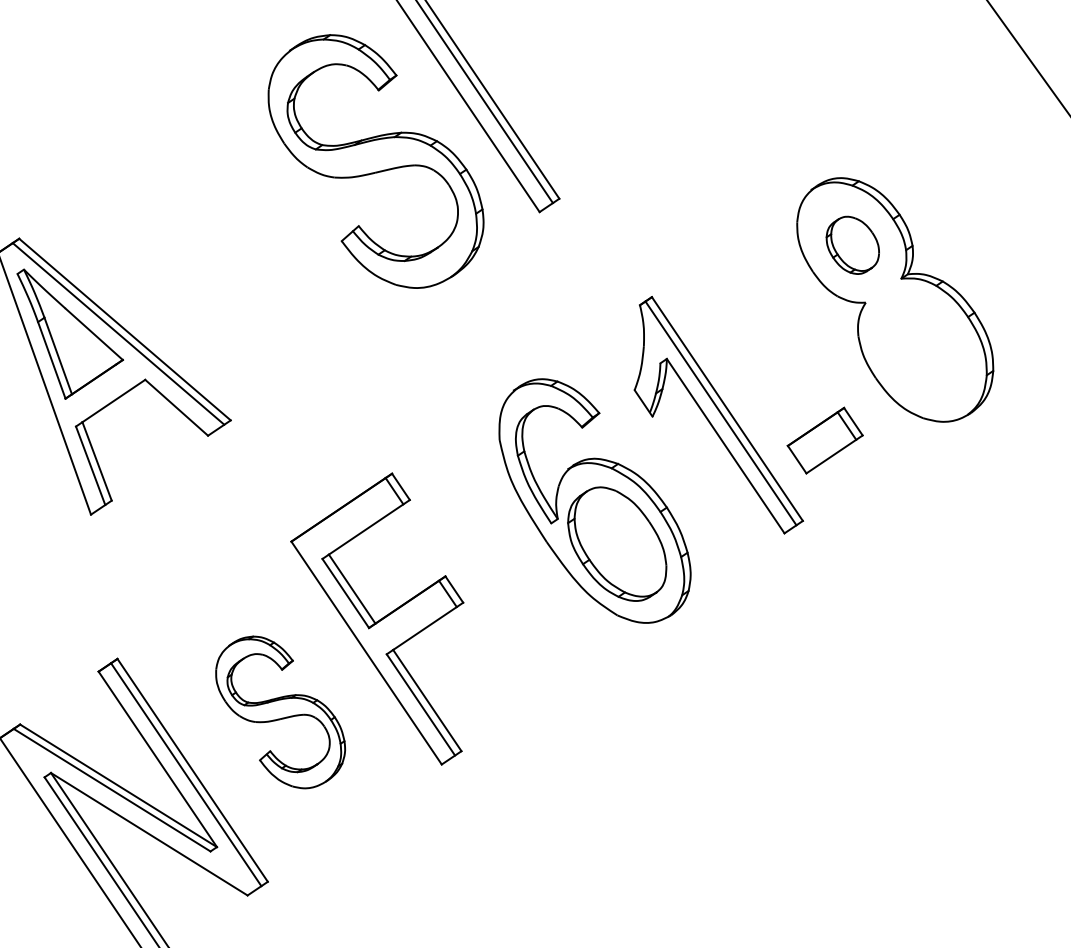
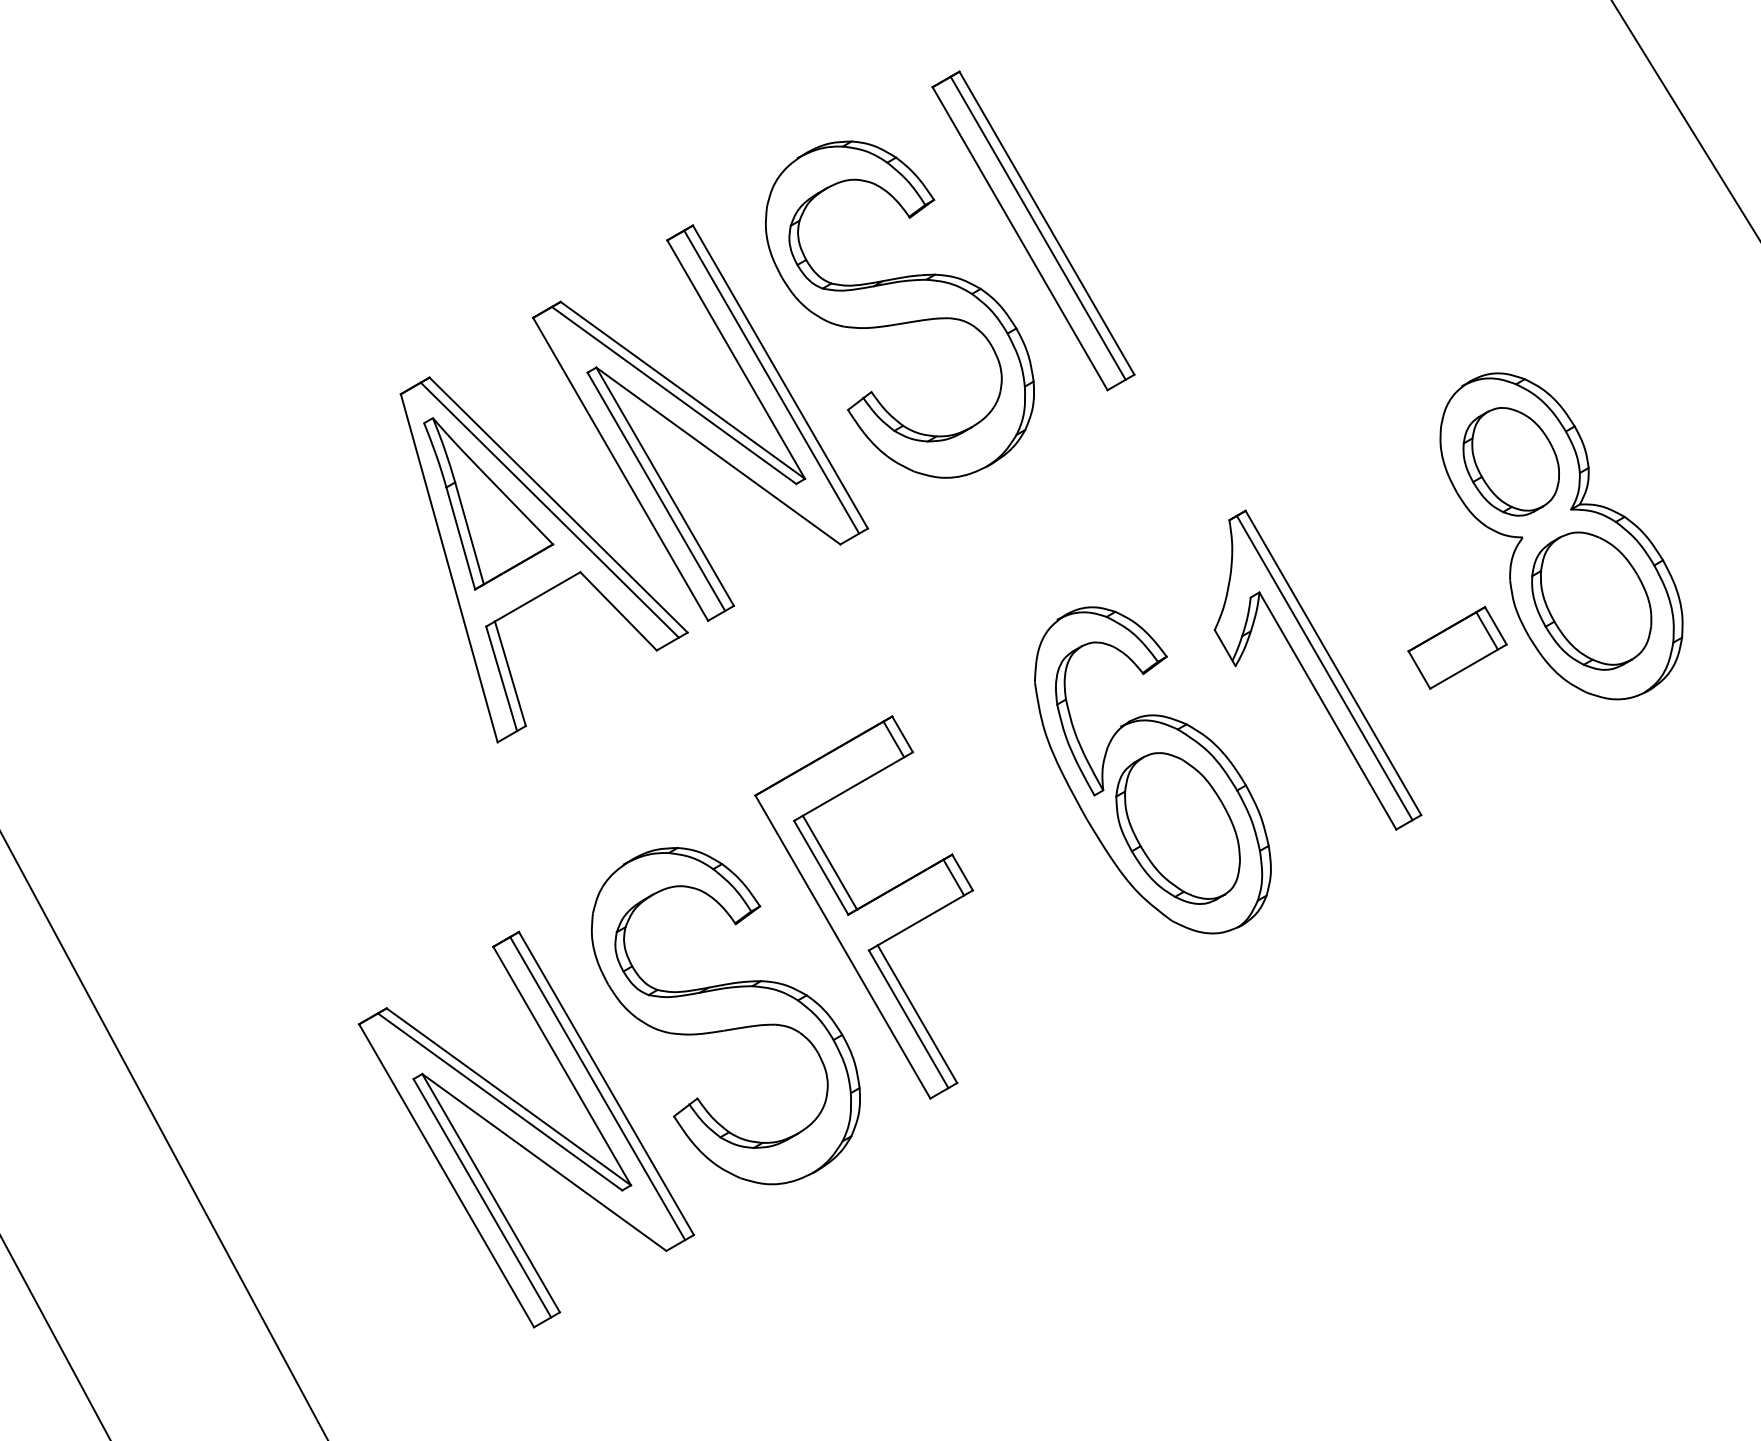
part: (852, 245) -> (1510, 461), size x1.43
part: (229, 258) -> (700, 422), added
part: (921, 347) -> (1591, 600), added
part: (825, 440) -> (1457, 647), moved
part: (280, 712) -> (725, 1016), size x1.67

